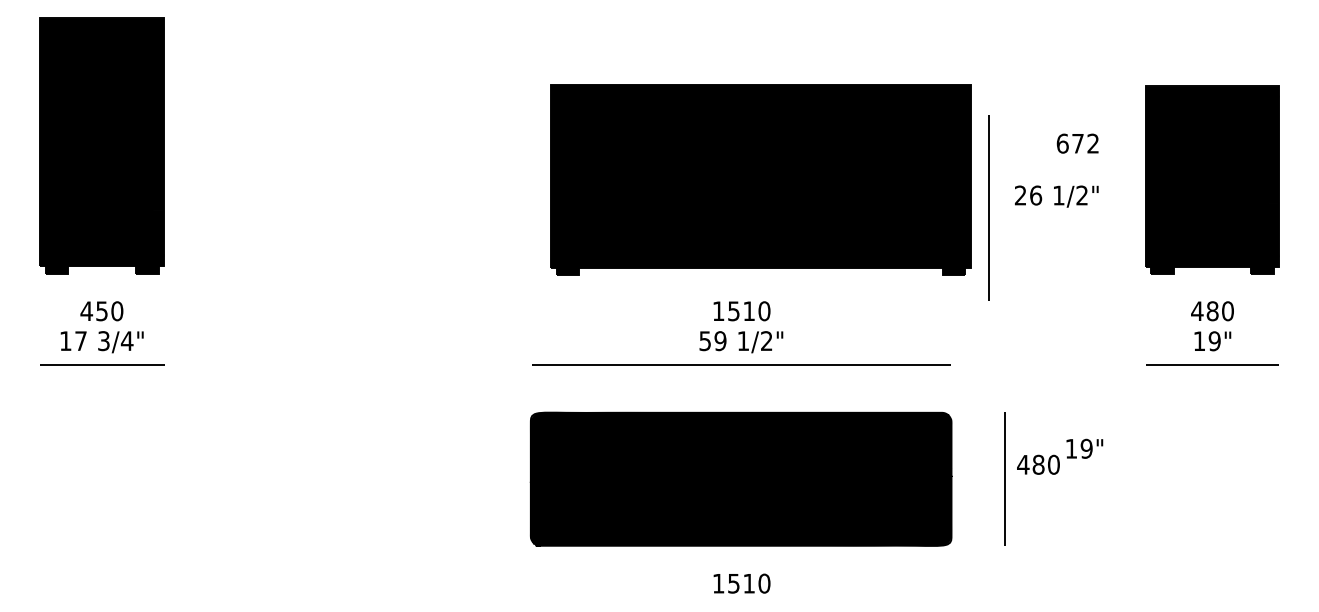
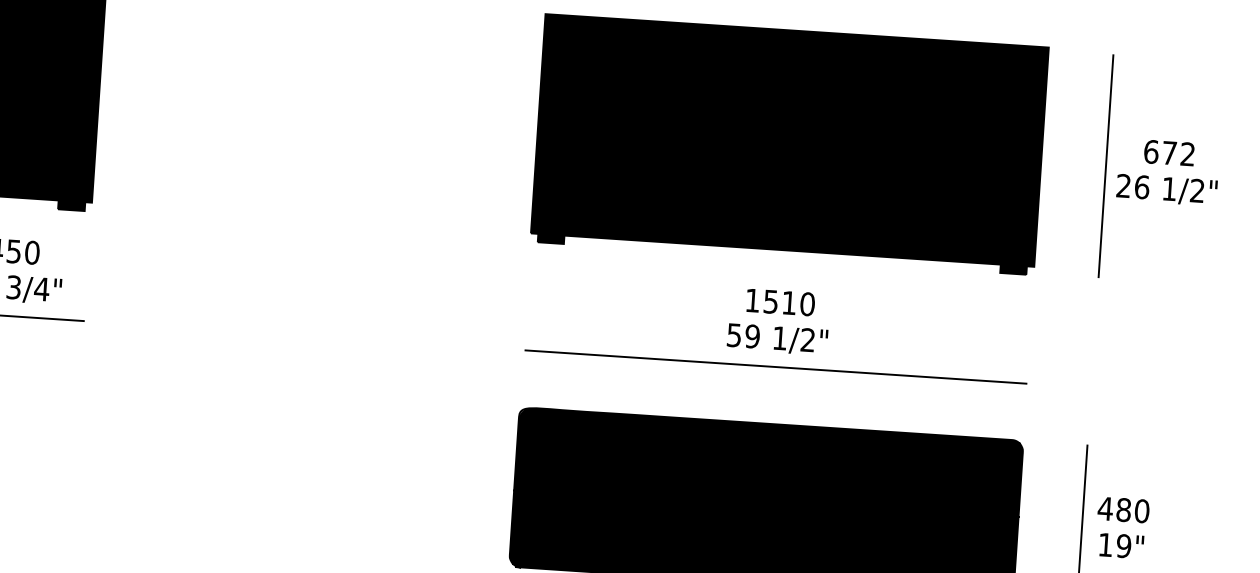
text: (1077, 143) -> (1169, 152), moved
part: (760, 179) -> (789, 144), moved
line: (988, 207) -> (1105, 165), moved
text: (1084, 448) -> (1121, 545), moved

